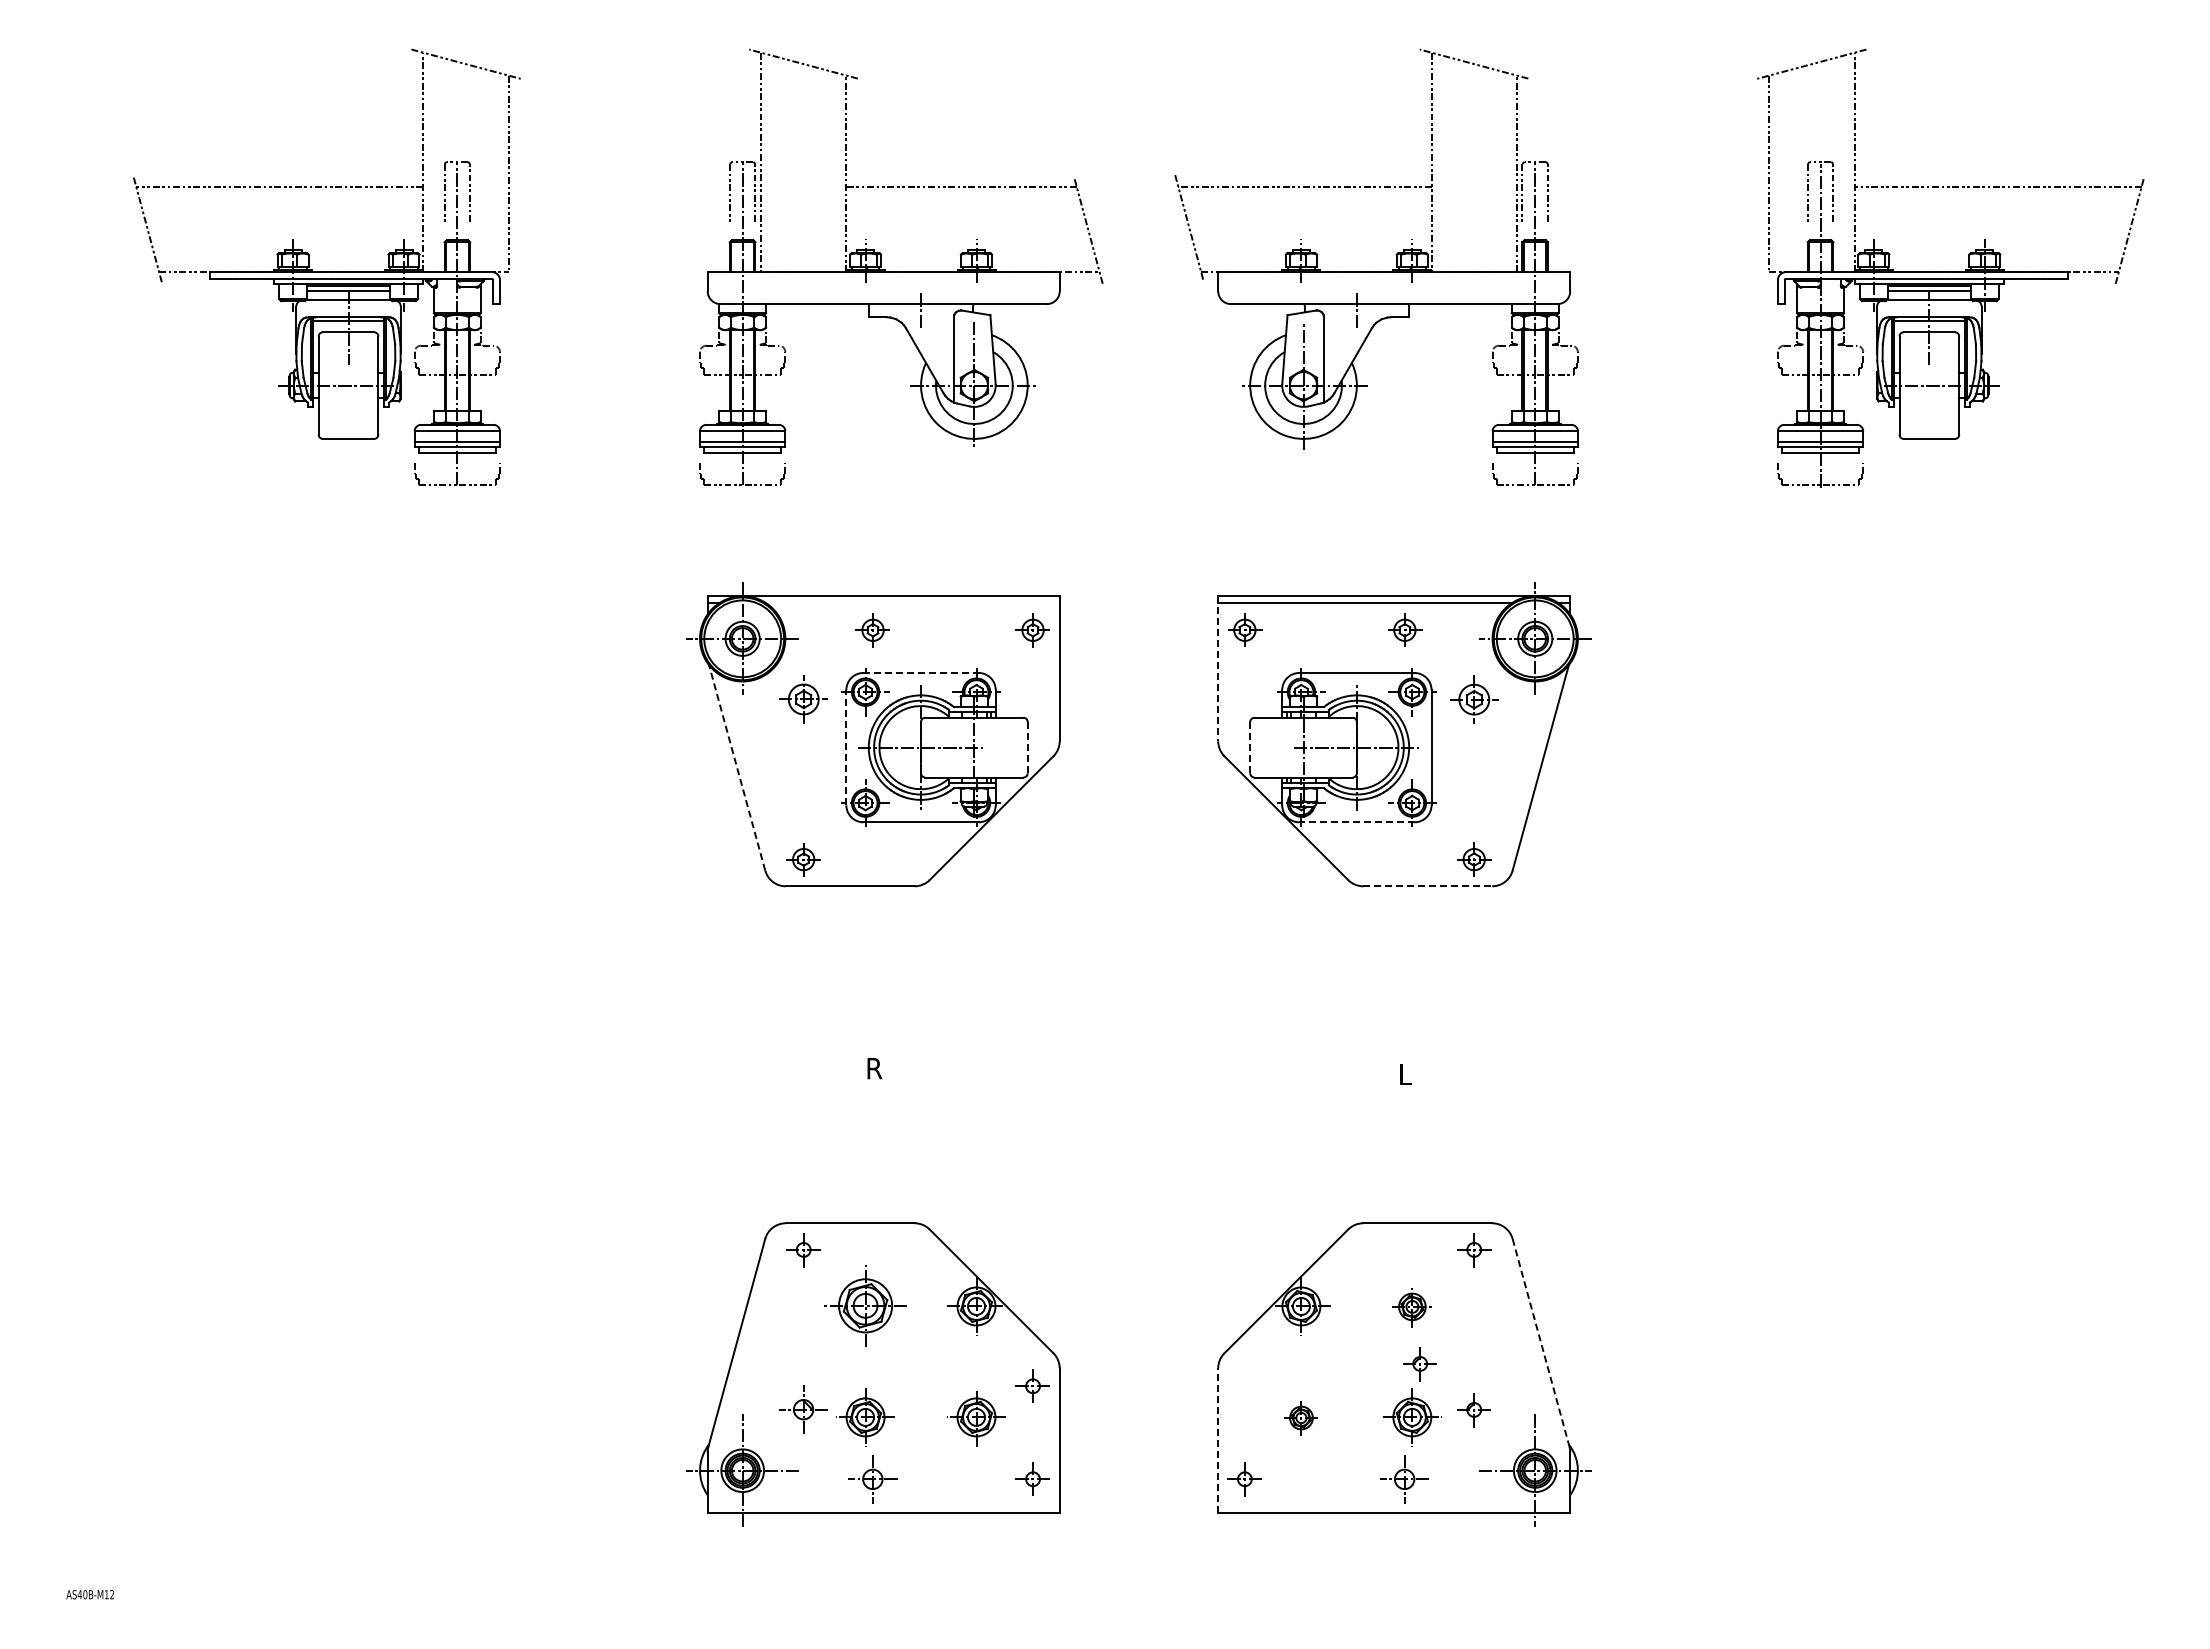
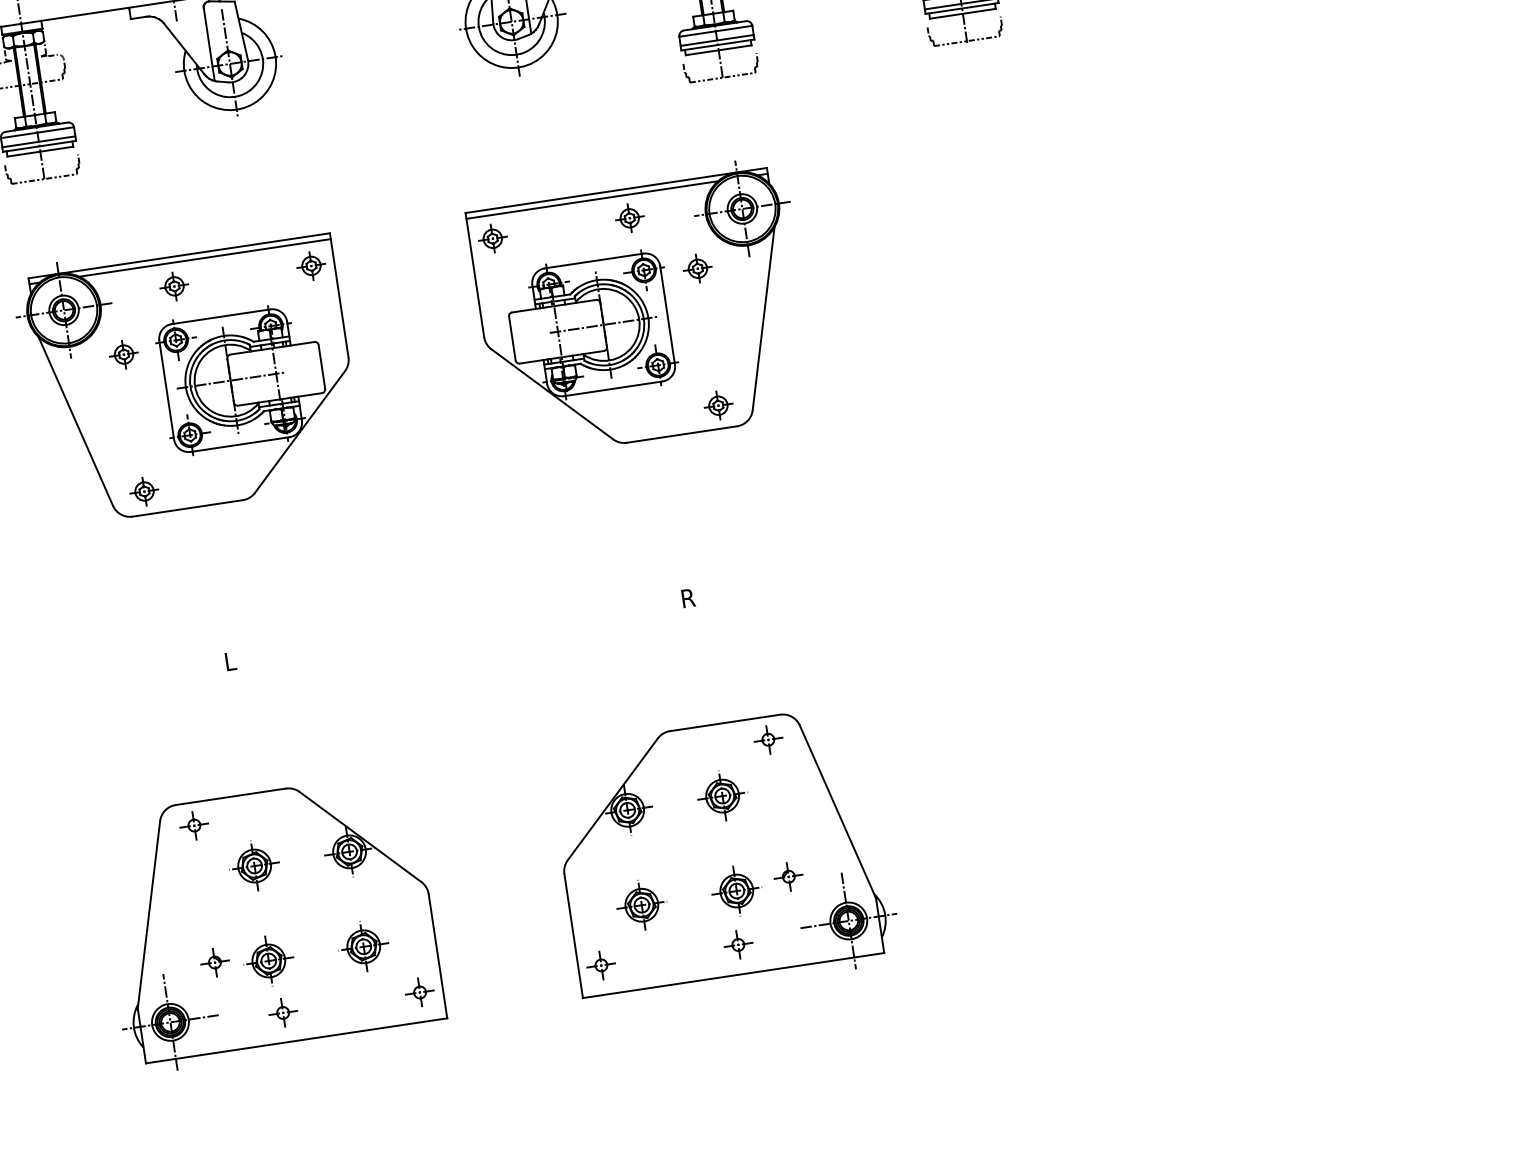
line: (912, 603) -> (204, 258), added
line: (1218, 668) -> (475, 274), dashed -> solid
line: (921, 672) -> (221, 316), dashed -> solid
part: (803, 699) -> (123, 354), size x0.71
part: (1473, 699) -> (697, 268), size x0.71
line: (846, 747) -> (166, 390), dashed -> solid
line: (1027, 747) -> (321, 366), dashed -> solid
line: (1250, 747) -> (512, 338), dashed -> solid
line: (737, 767) -> (76, 421), dashed -> solid
line: (1356, 822) -> (612, 389), dashed -> solid
line: (1428, 886) -> (682, 434), dashed -> solid
text: (874, 1068) -> (231, 661), R -> L
text: (1407, 1074) -> (688, 598), L -> R
part: (865, 1307) -> (254, 866), size x0.71
part: (1412, 1307) -> (722, 796), size x1.43
line: (1541, 1342) -> (837, 810), dashed -> solid
part: (1419, 1364) -> (736, 844), removed
part: (1032, 1385) -> (407, 912), removed
part: (803, 1410) -> (214, 963), size x0.71
part: (1301, 1418) -> (642, 906), size x1.67
line: (1218, 1440) -> (573, 935), dashed -> solid
part: (873, 1478) -> (283, 1012), size x0.71
part: (1405, 1478) -> (738, 944), size x0.71

